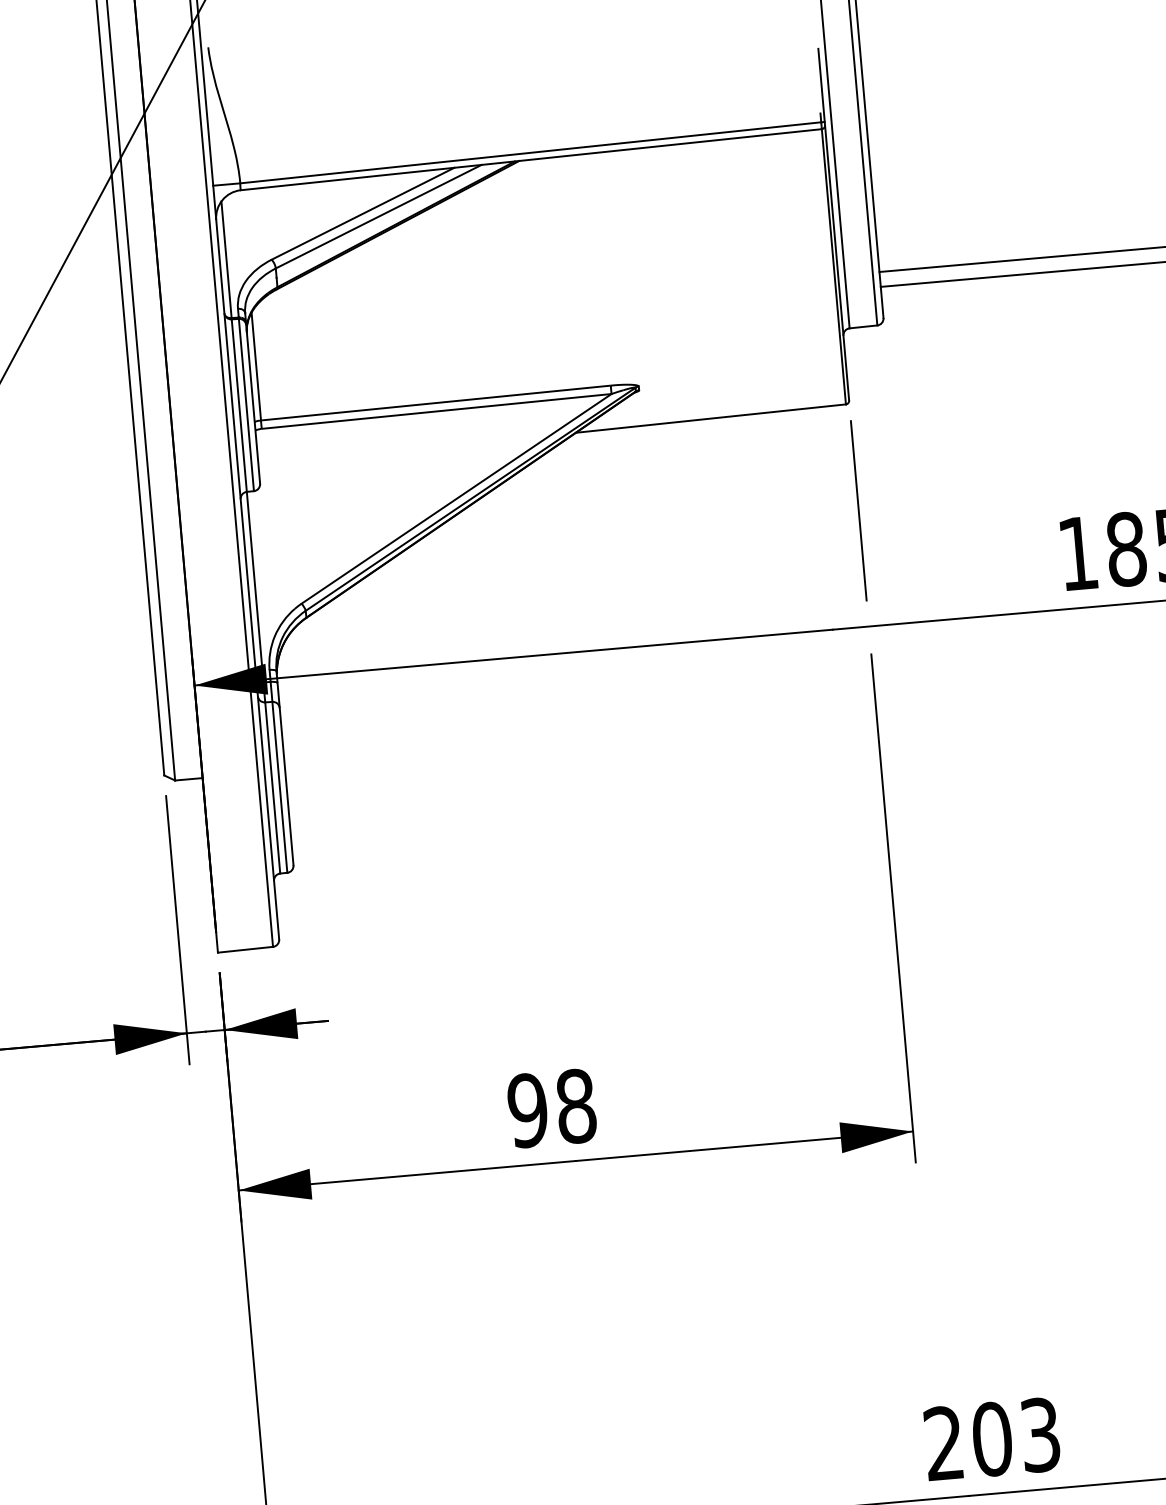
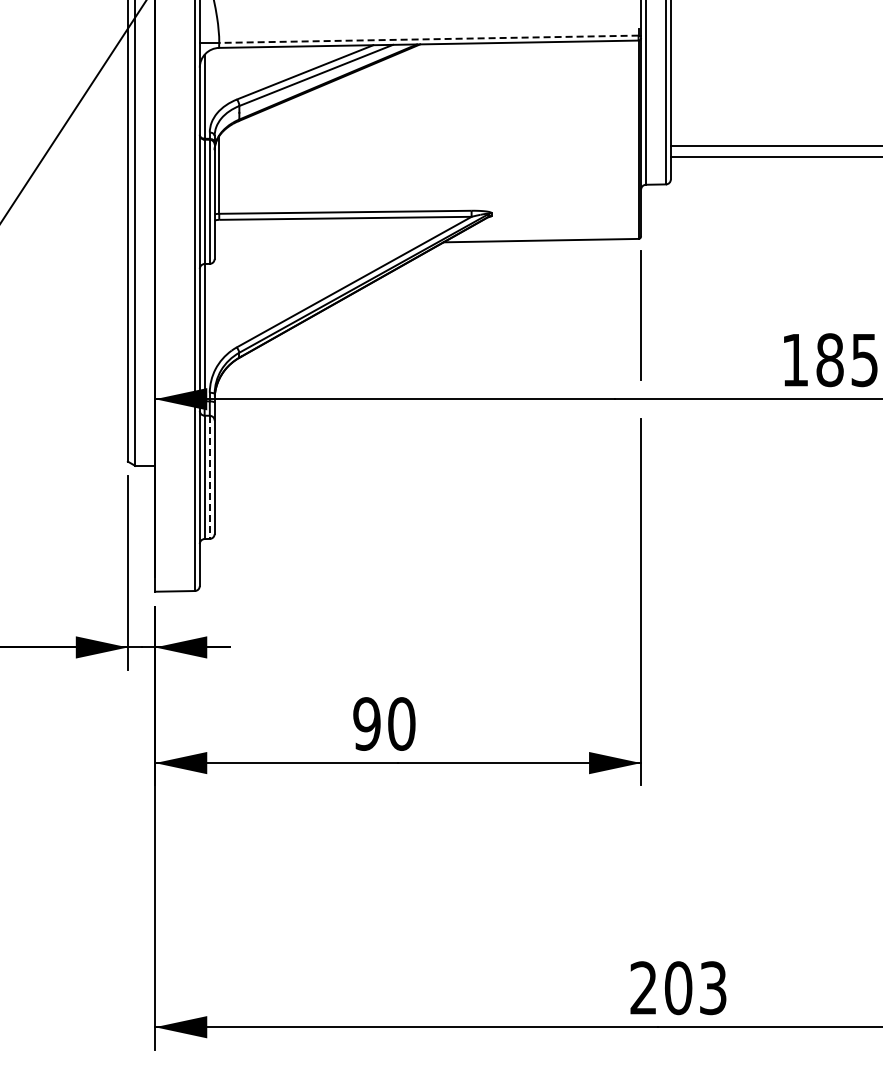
line: (530, 153) -> (428, 39), solid -> dashed
line: (279, 787) -> (209, 477), solid -> dashed
text: (575, 1105) -> (401, 723), 98 -> 90

